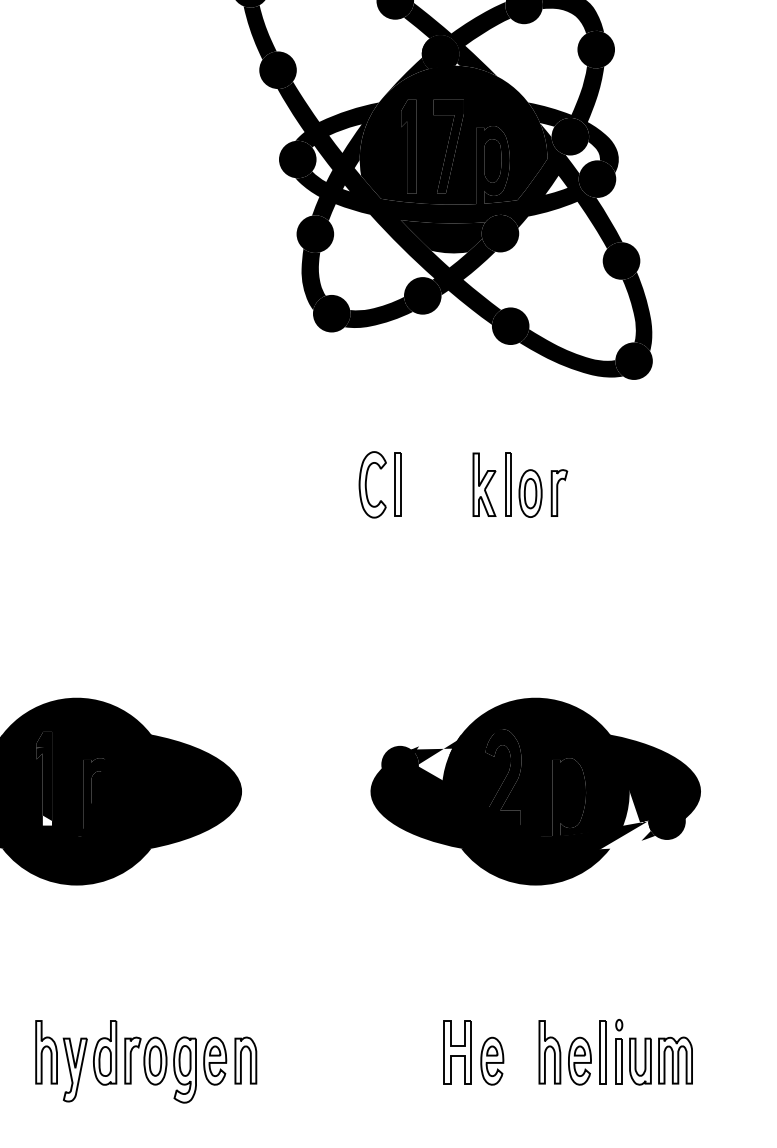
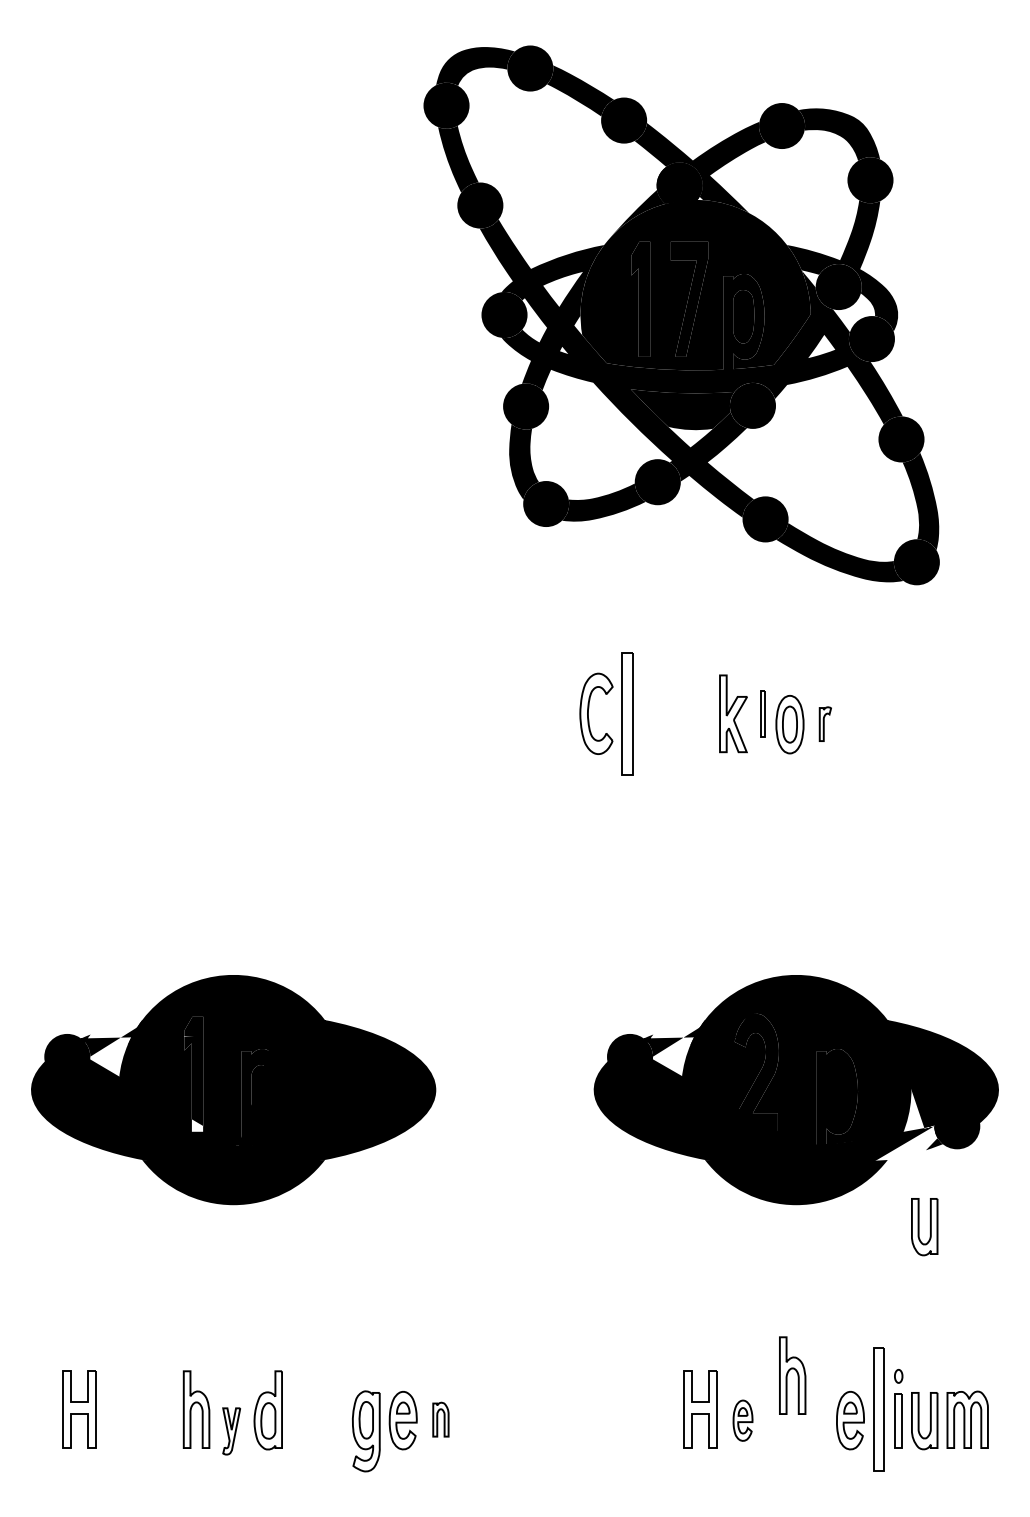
part: (398, 484) -> (627, 713), size x1.6
part: (508, 484) -> (763, 713), size x0.6
part: (559, 493) -> (825, 724), size x0.6
part: (640, 903) -> (924, 1227), added
part: (549, 1052) -> (792, 1375), moved
part: (602, 1052) -> (878, 1409), size x1.6
part: (245, 1060) -> (440, 1419), size x0.6
part: (146, 1061) -> (318, 1420), removed
part: (491, 1061) -> (742, 1420), size x0.7
part: (75, 1070) -> (231, 1431), size x0.6

